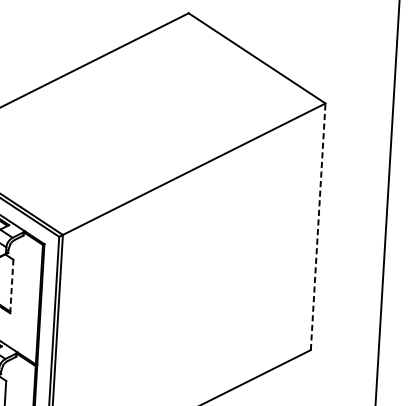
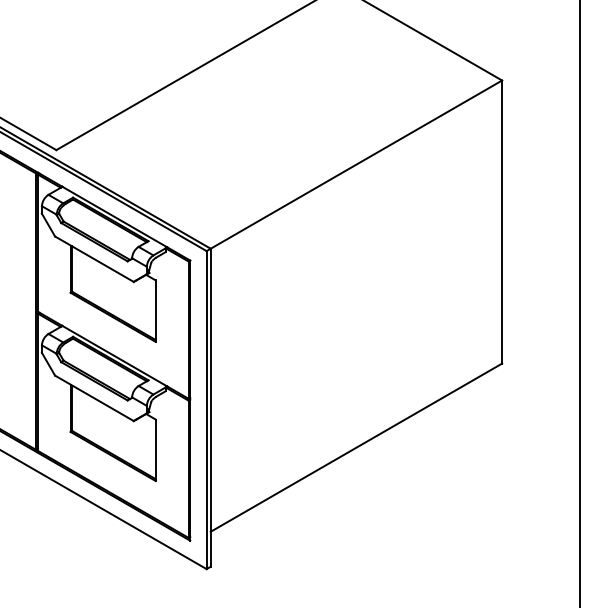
line: (318, 227) -> (502, 222), dashed -> solid
line: (11, 286) -> (155, 311), dashed -> solid

